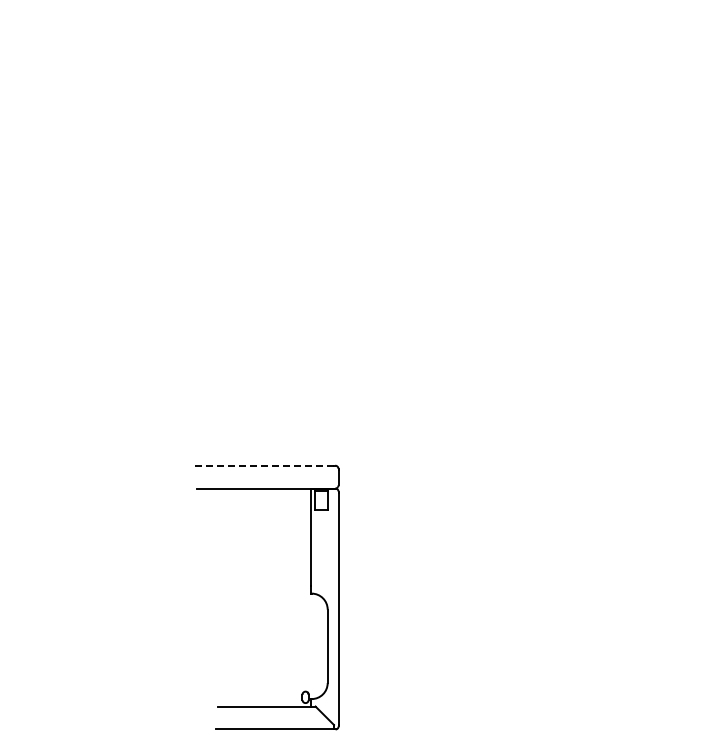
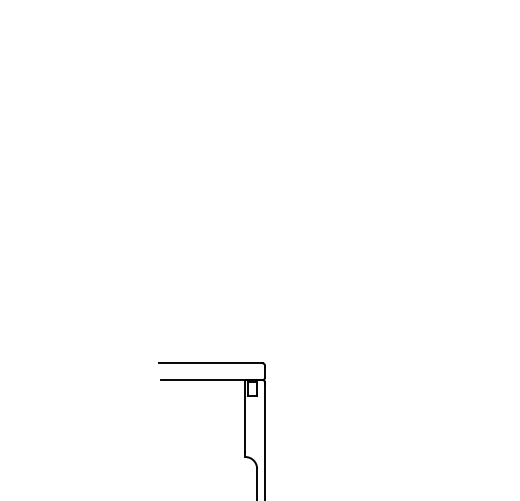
line: (264, 465) -> (210, 363), dashed -> solid

